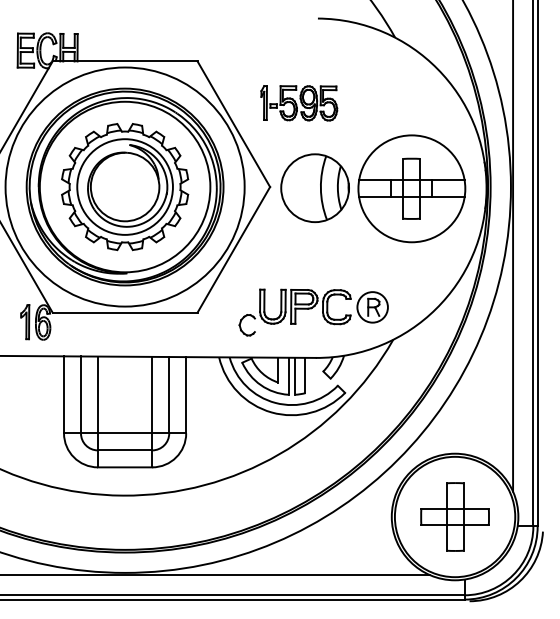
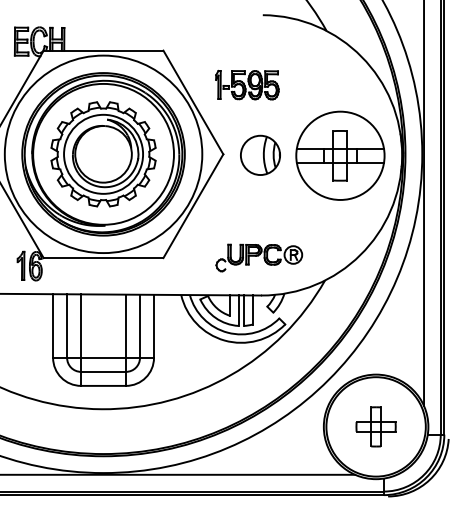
part: (314, 188) -> (259, 155), size x0.7
part: (313, 312) -> (259, 257), size x0.7
part: (454, 516) -> (375, 426), size x0.7

